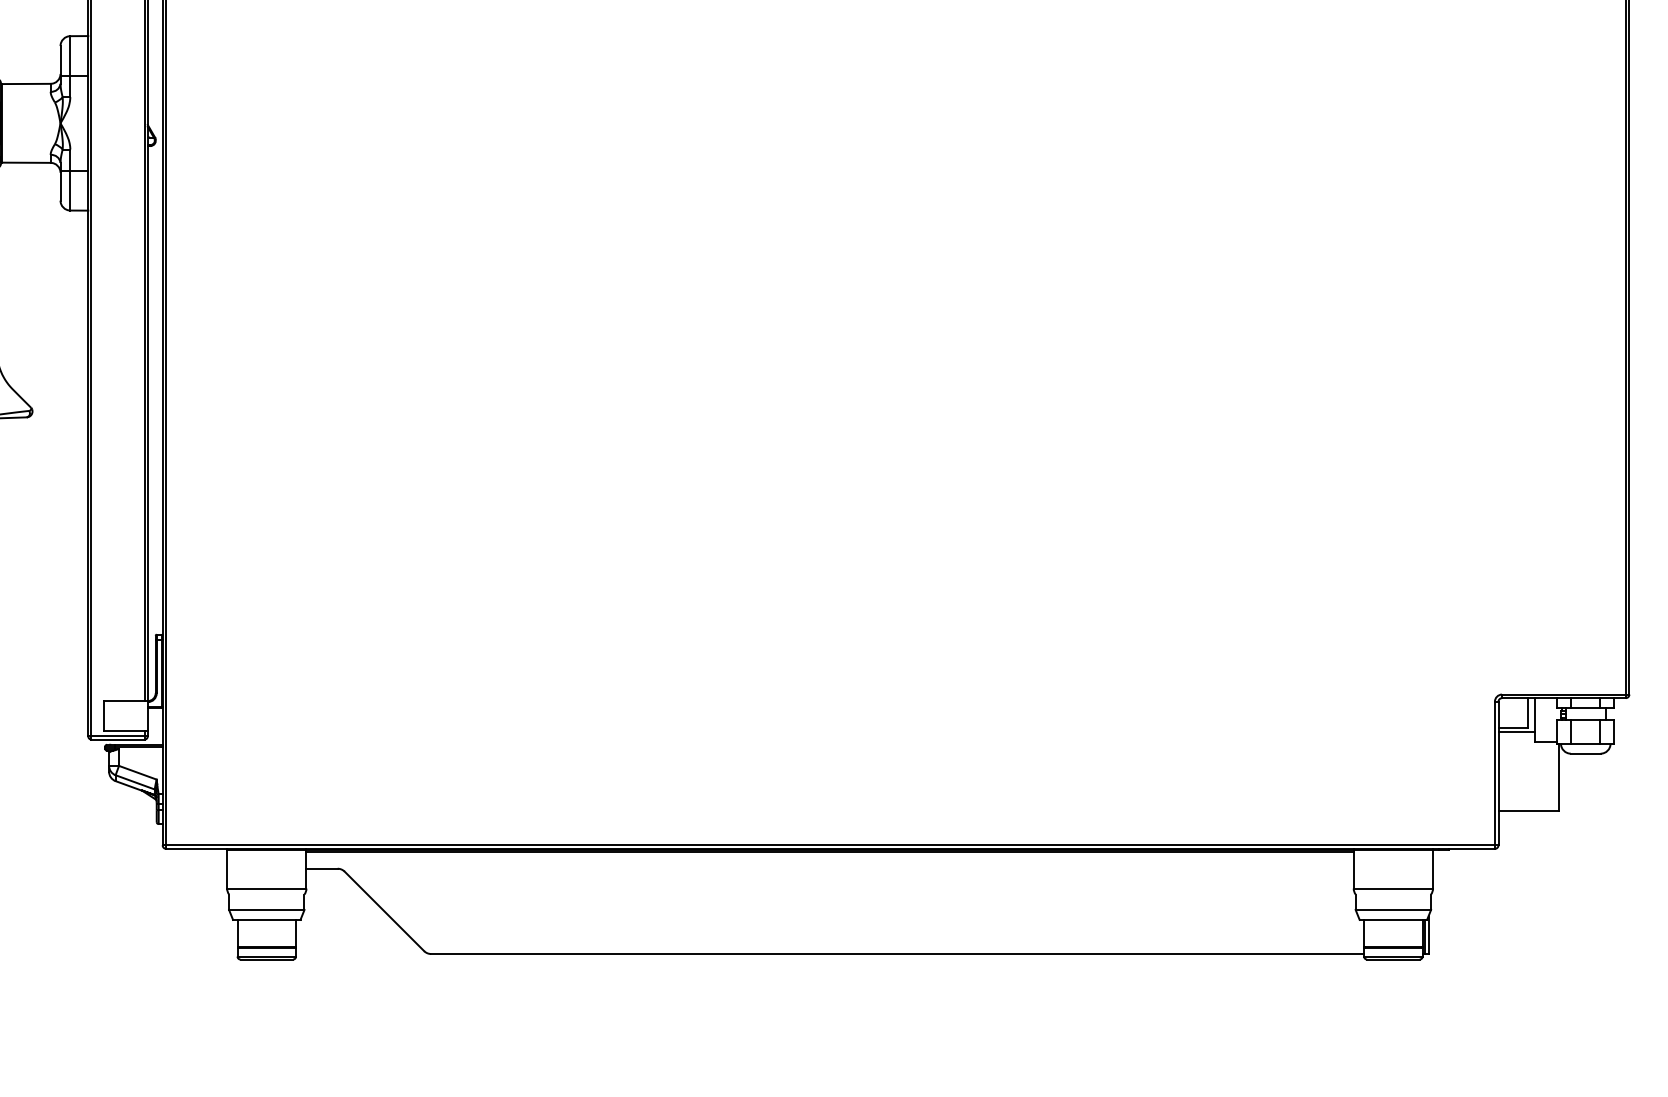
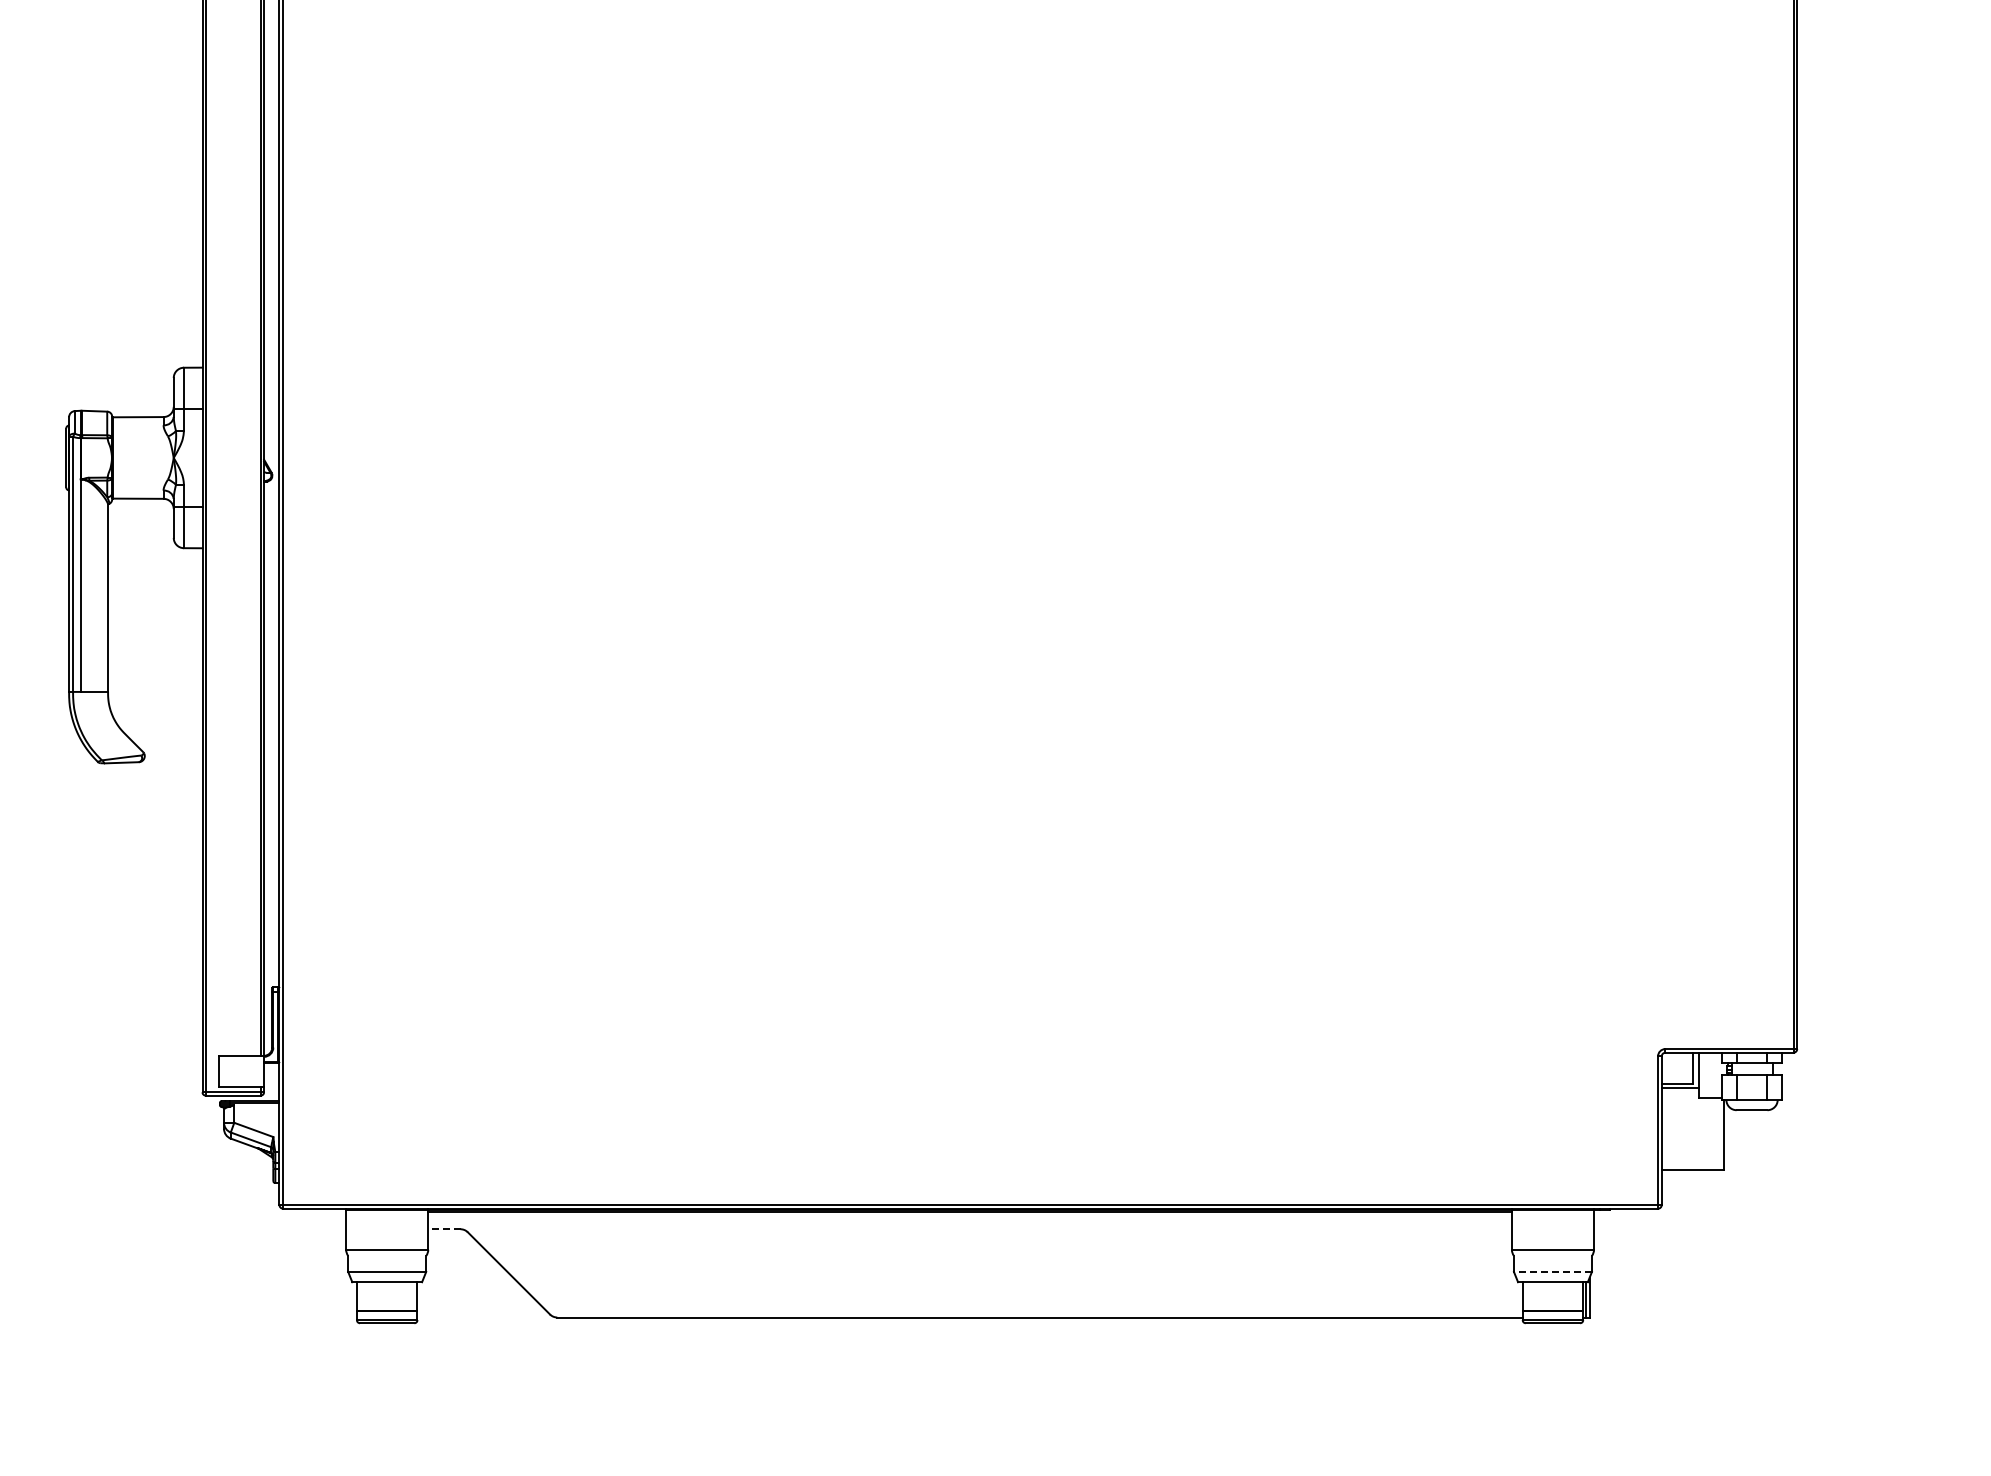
line: (321, 868) -> (443, 1229), solid -> dashed
line: (1392, 909) -> (1552, 1271), solid -> dashed

